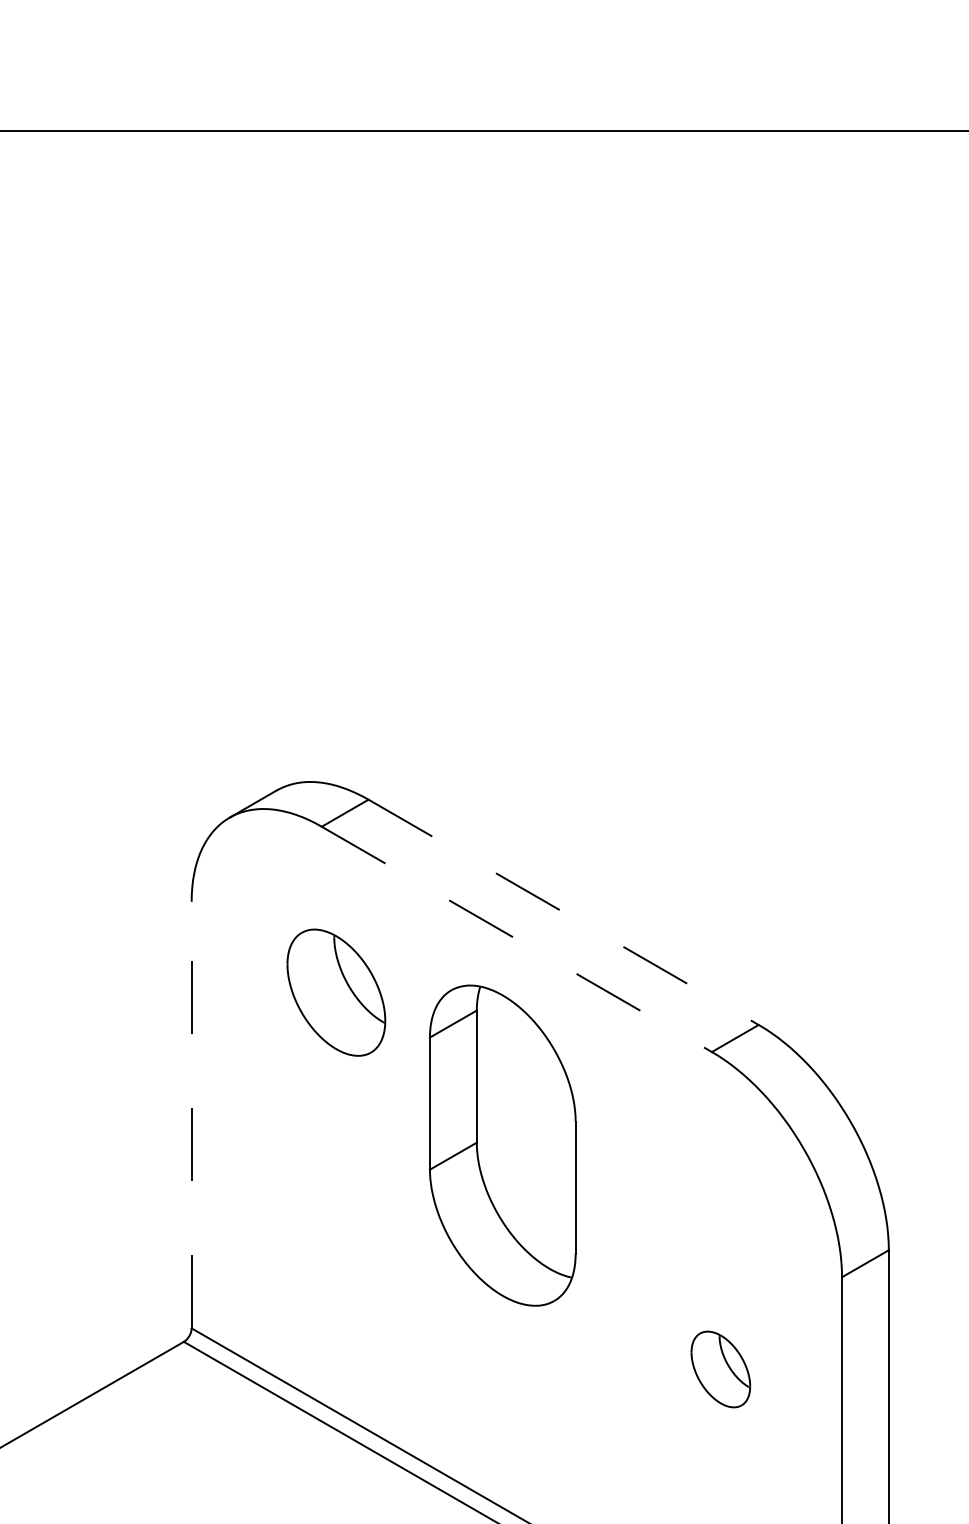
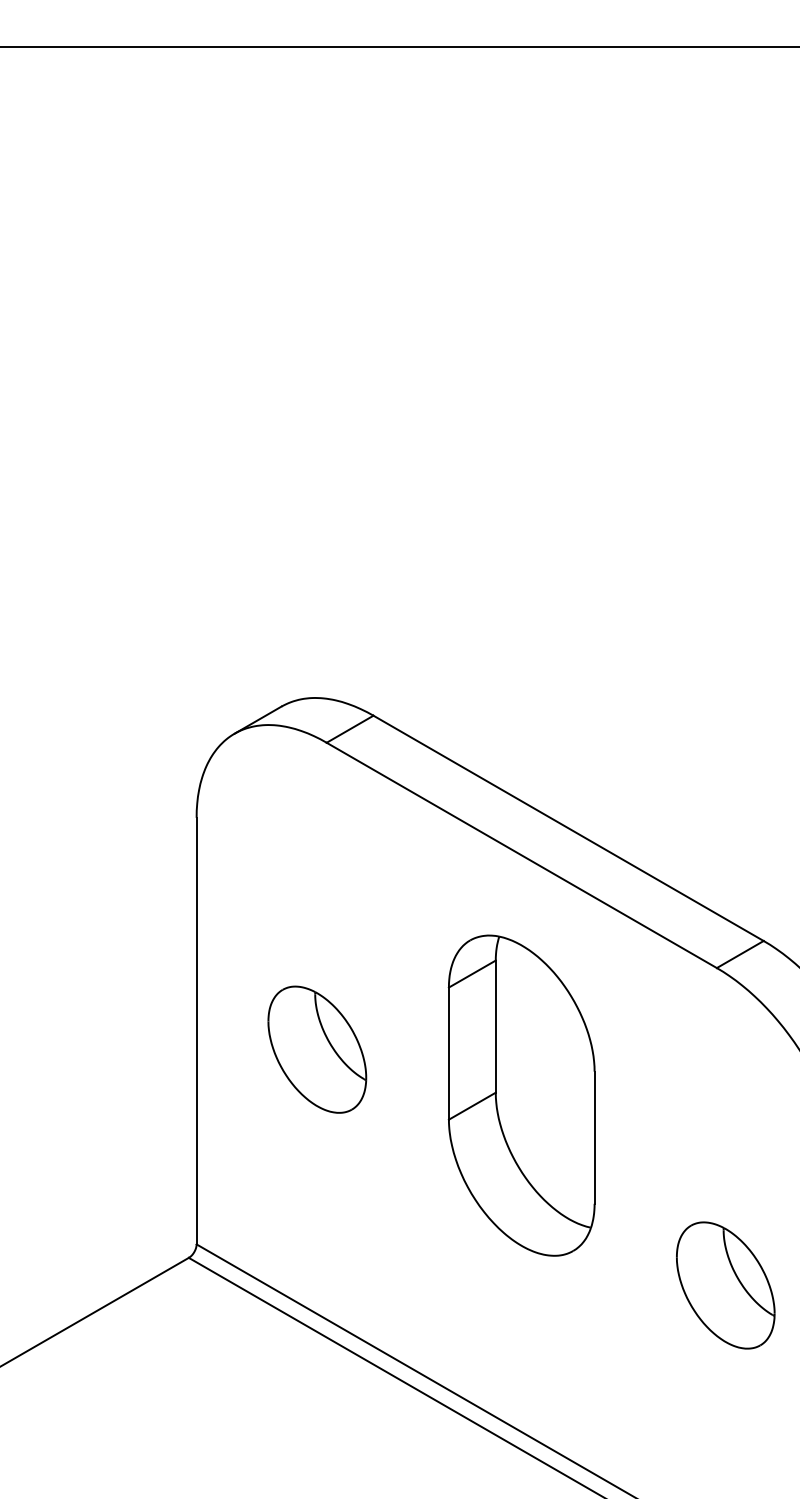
line: (564, 912) -> (569, 828), dashed -> solid
line: (517, 939) -> (522, 855), dashed -> solid
part: (336, 992) -> (317, 1049), moved
line: (191, 1114) -> (196, 1030), dashed -> solid
part: (502, 1145) -> (521, 1095), moved
part: (720, 1369) -> (725, 1285), size x1.67

